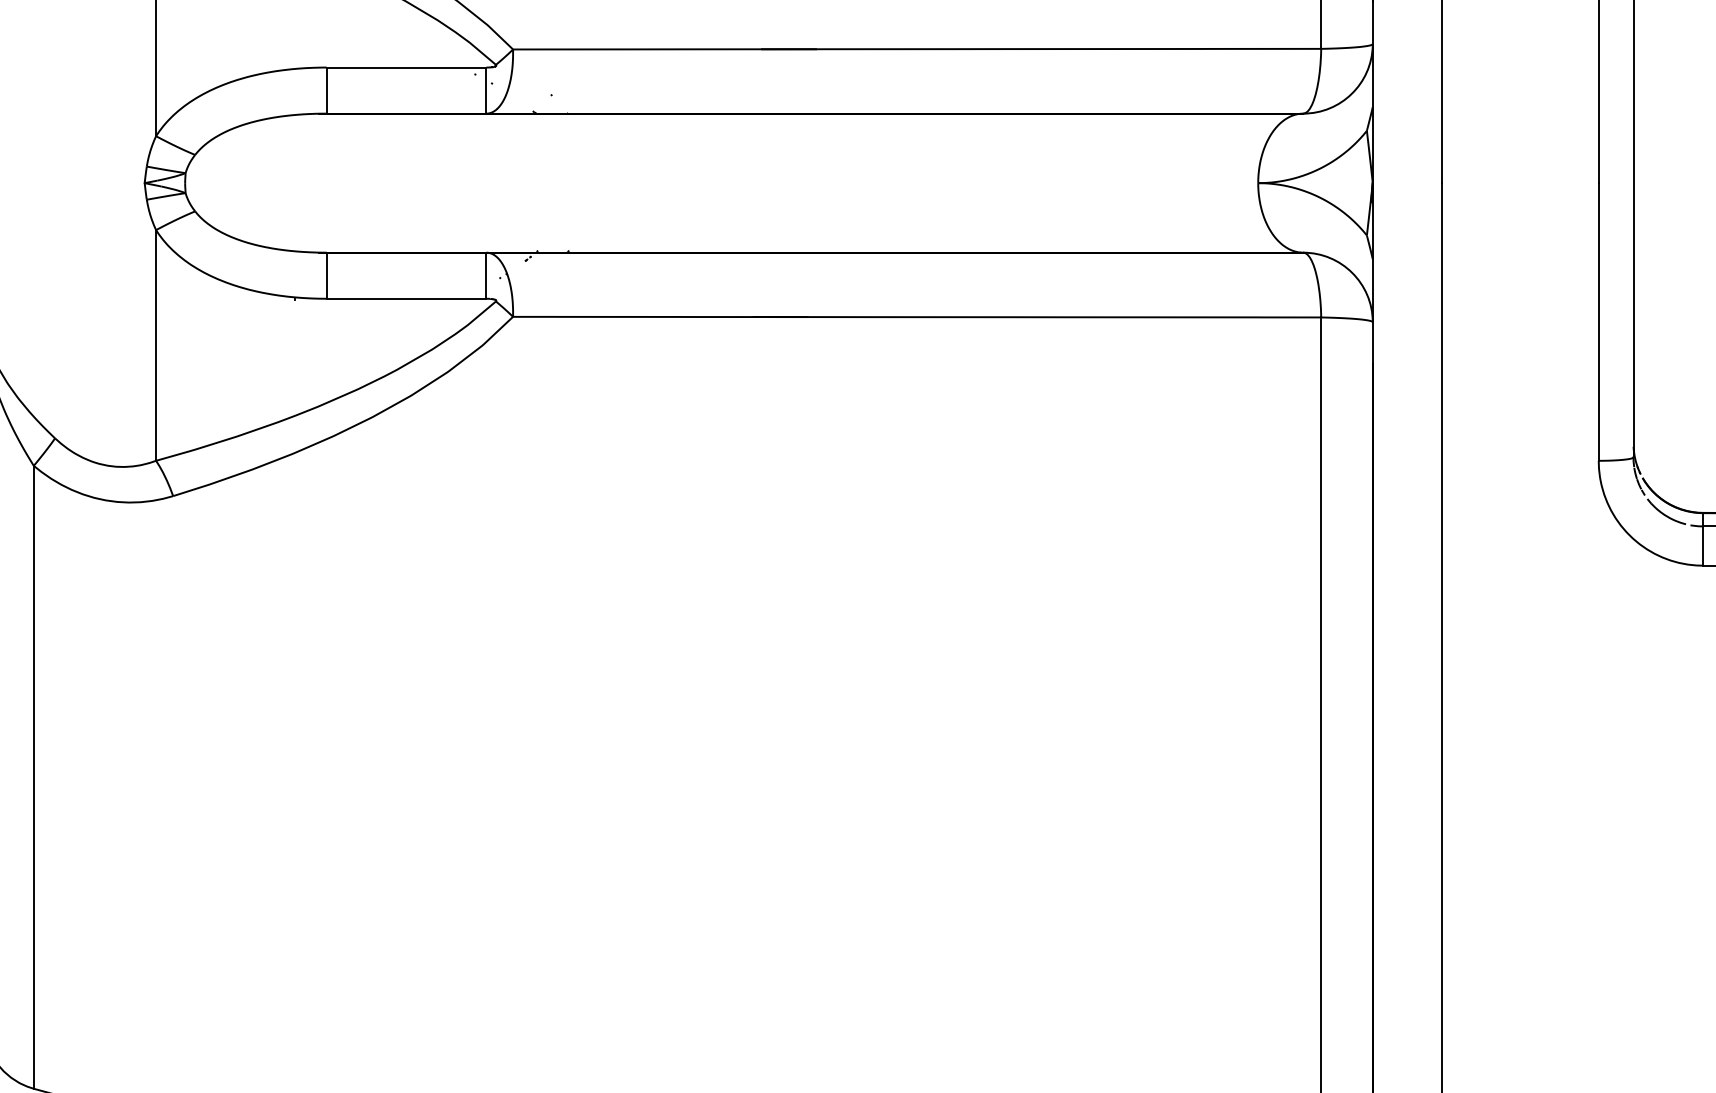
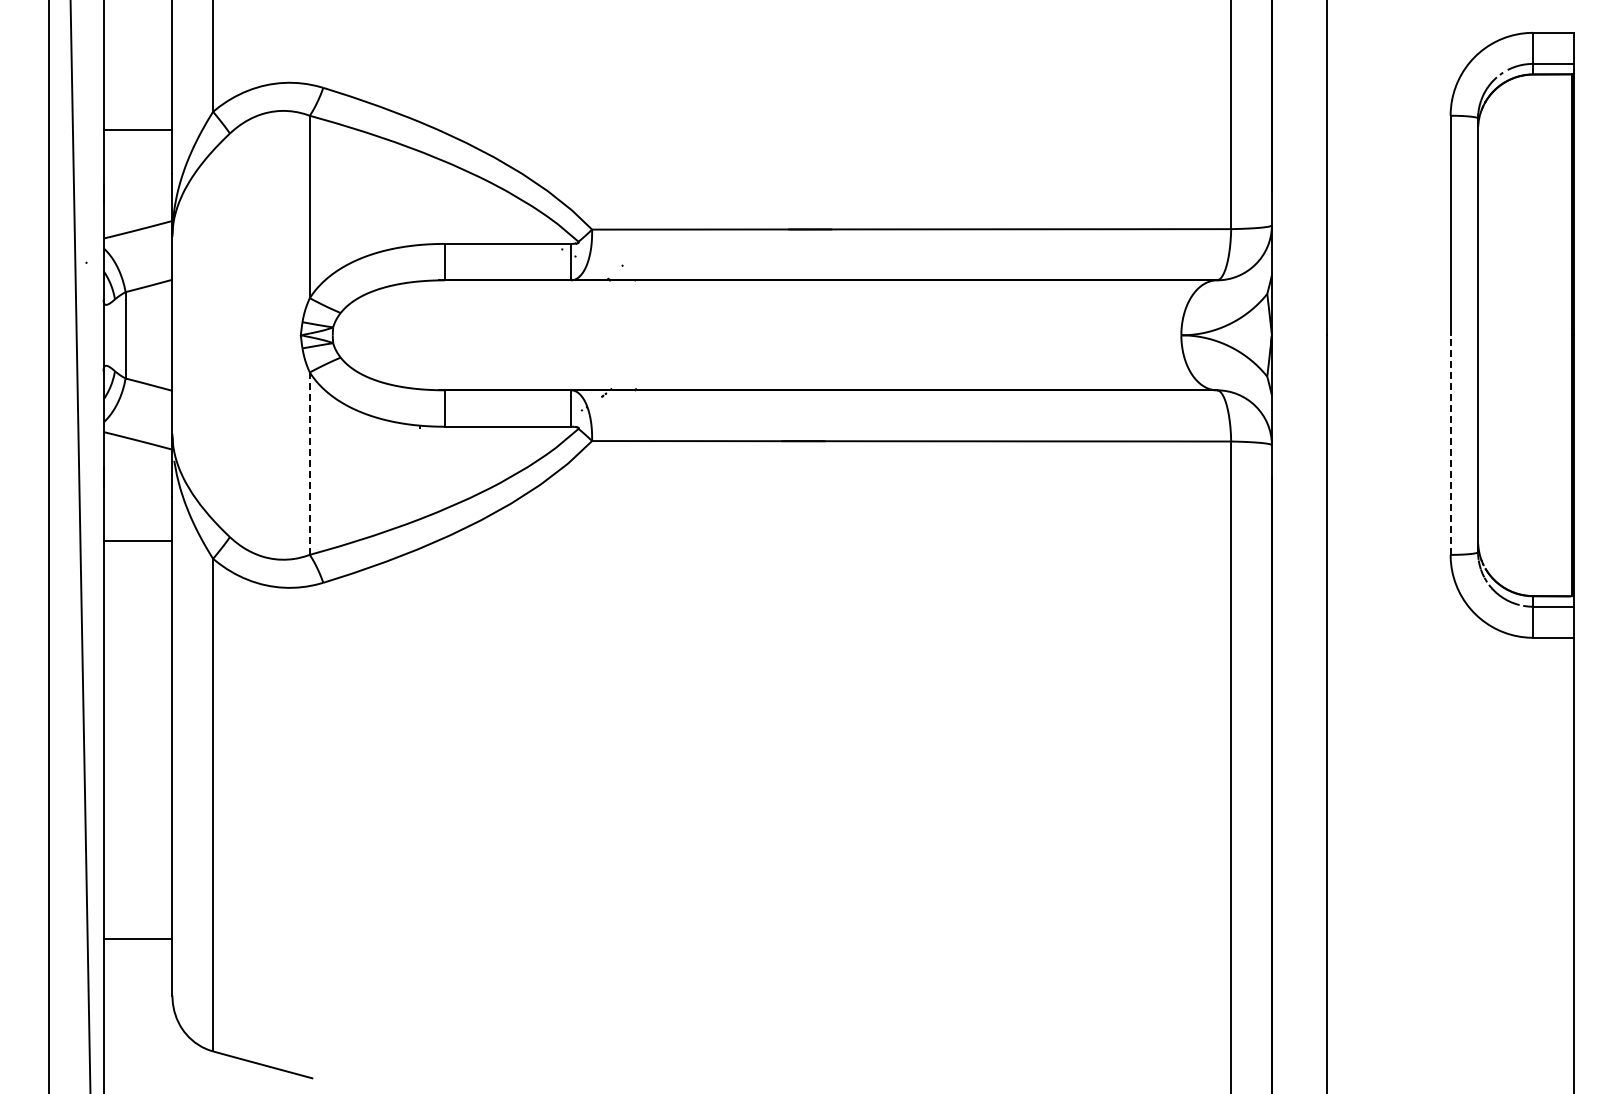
line: (1598, 322) -> (1450, 445), solid -> dashed
line: (155, 346) -> (309, 464), solid -> dashed

